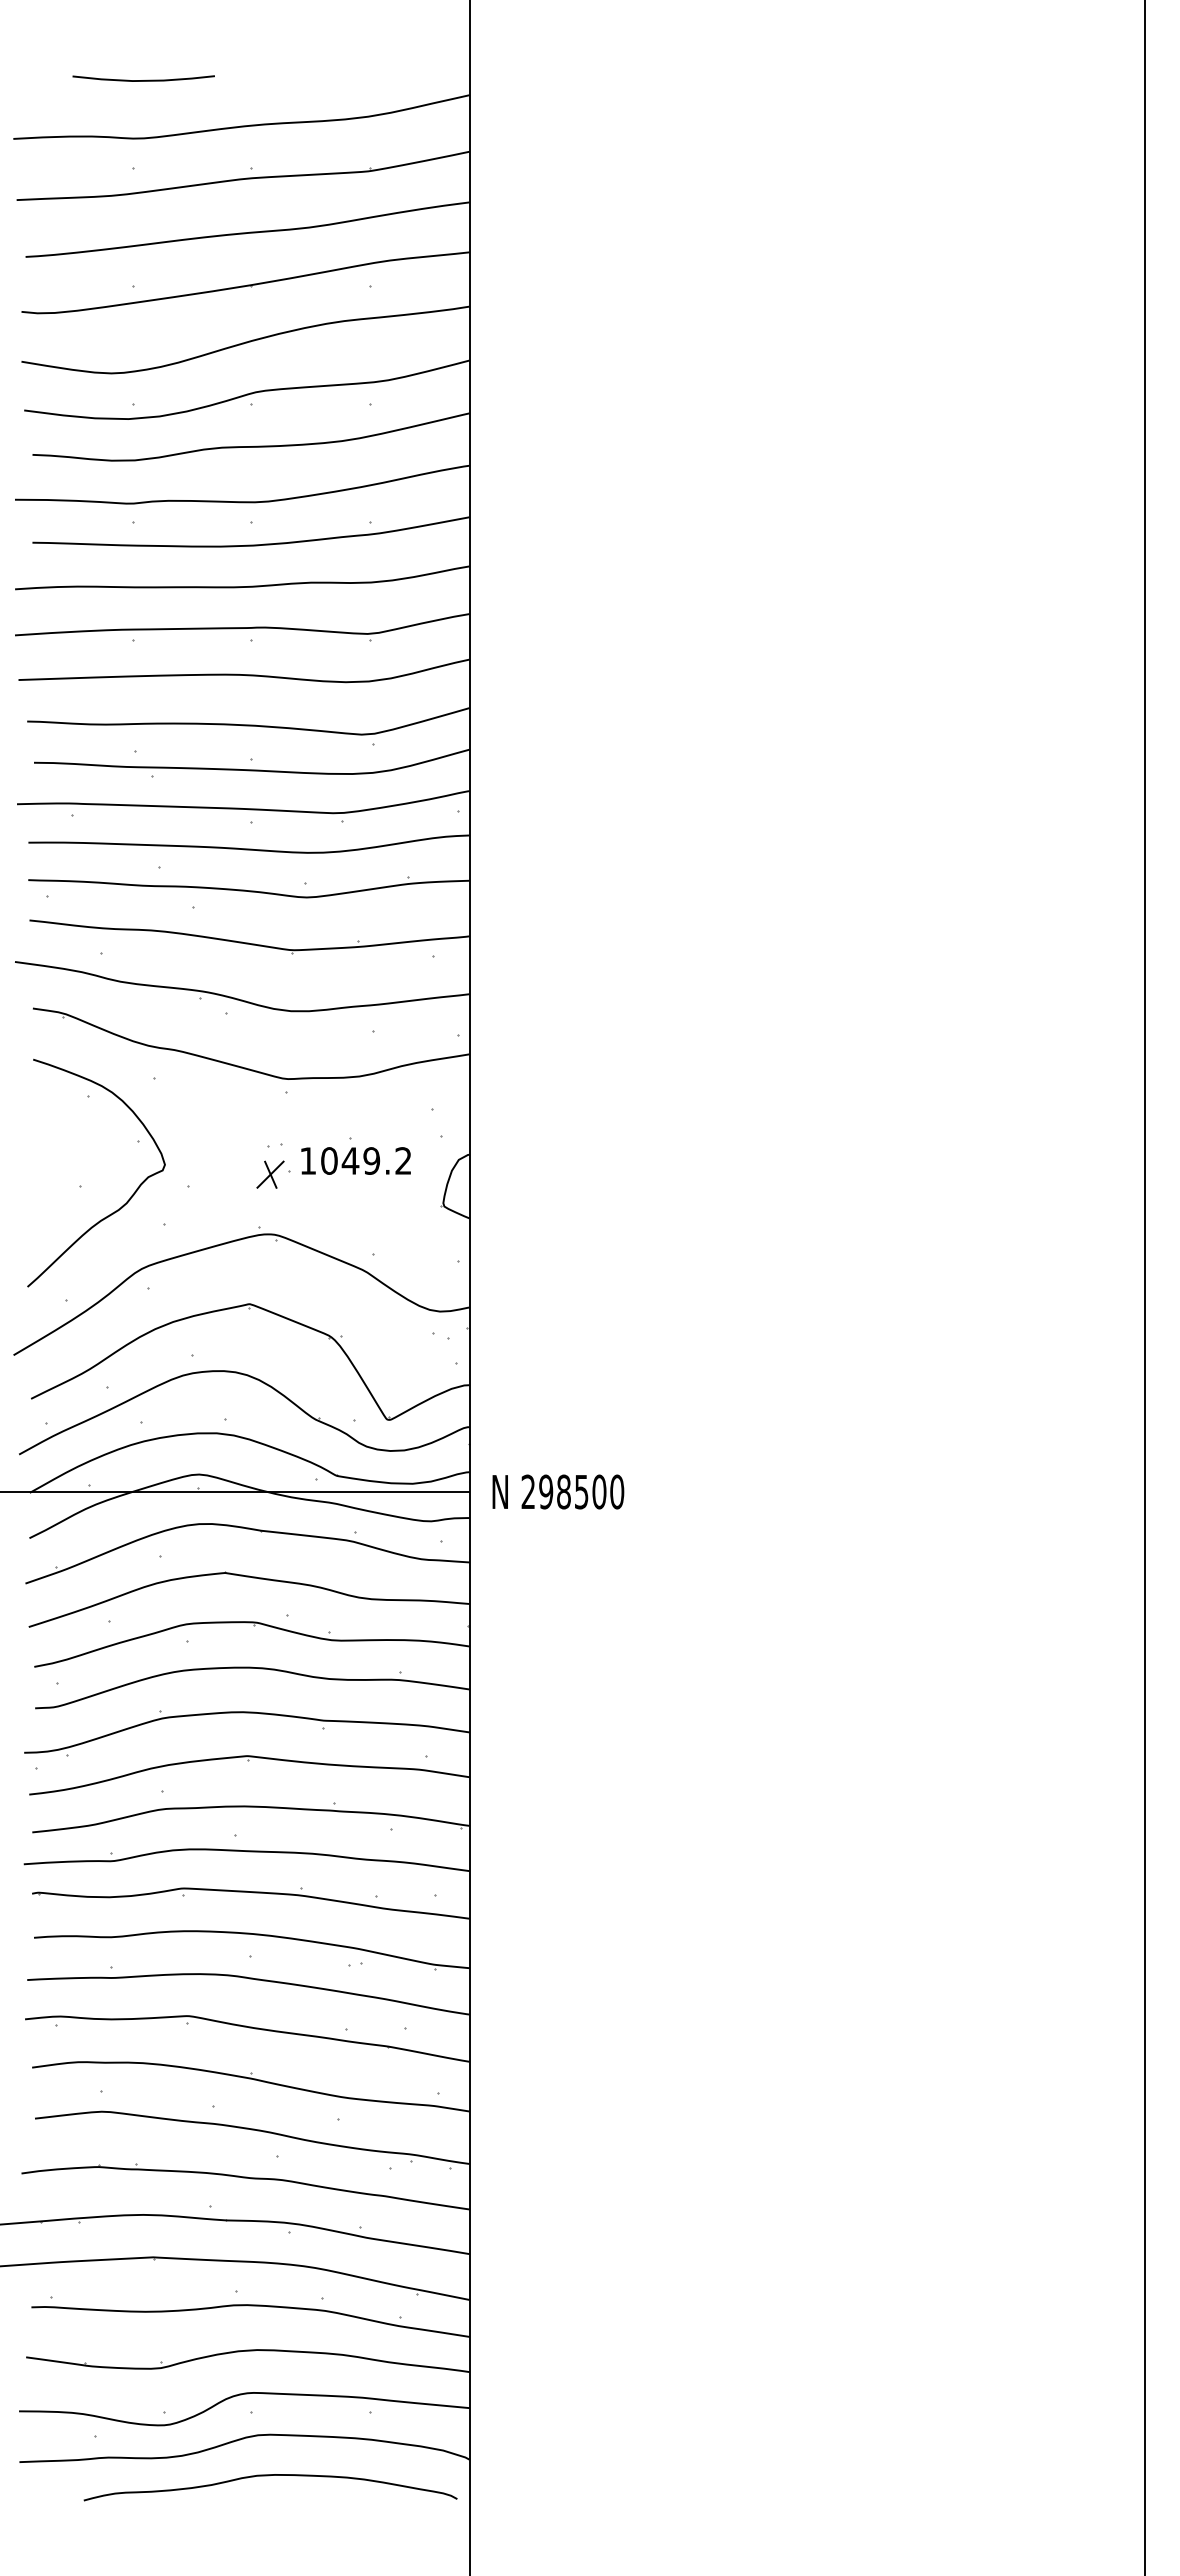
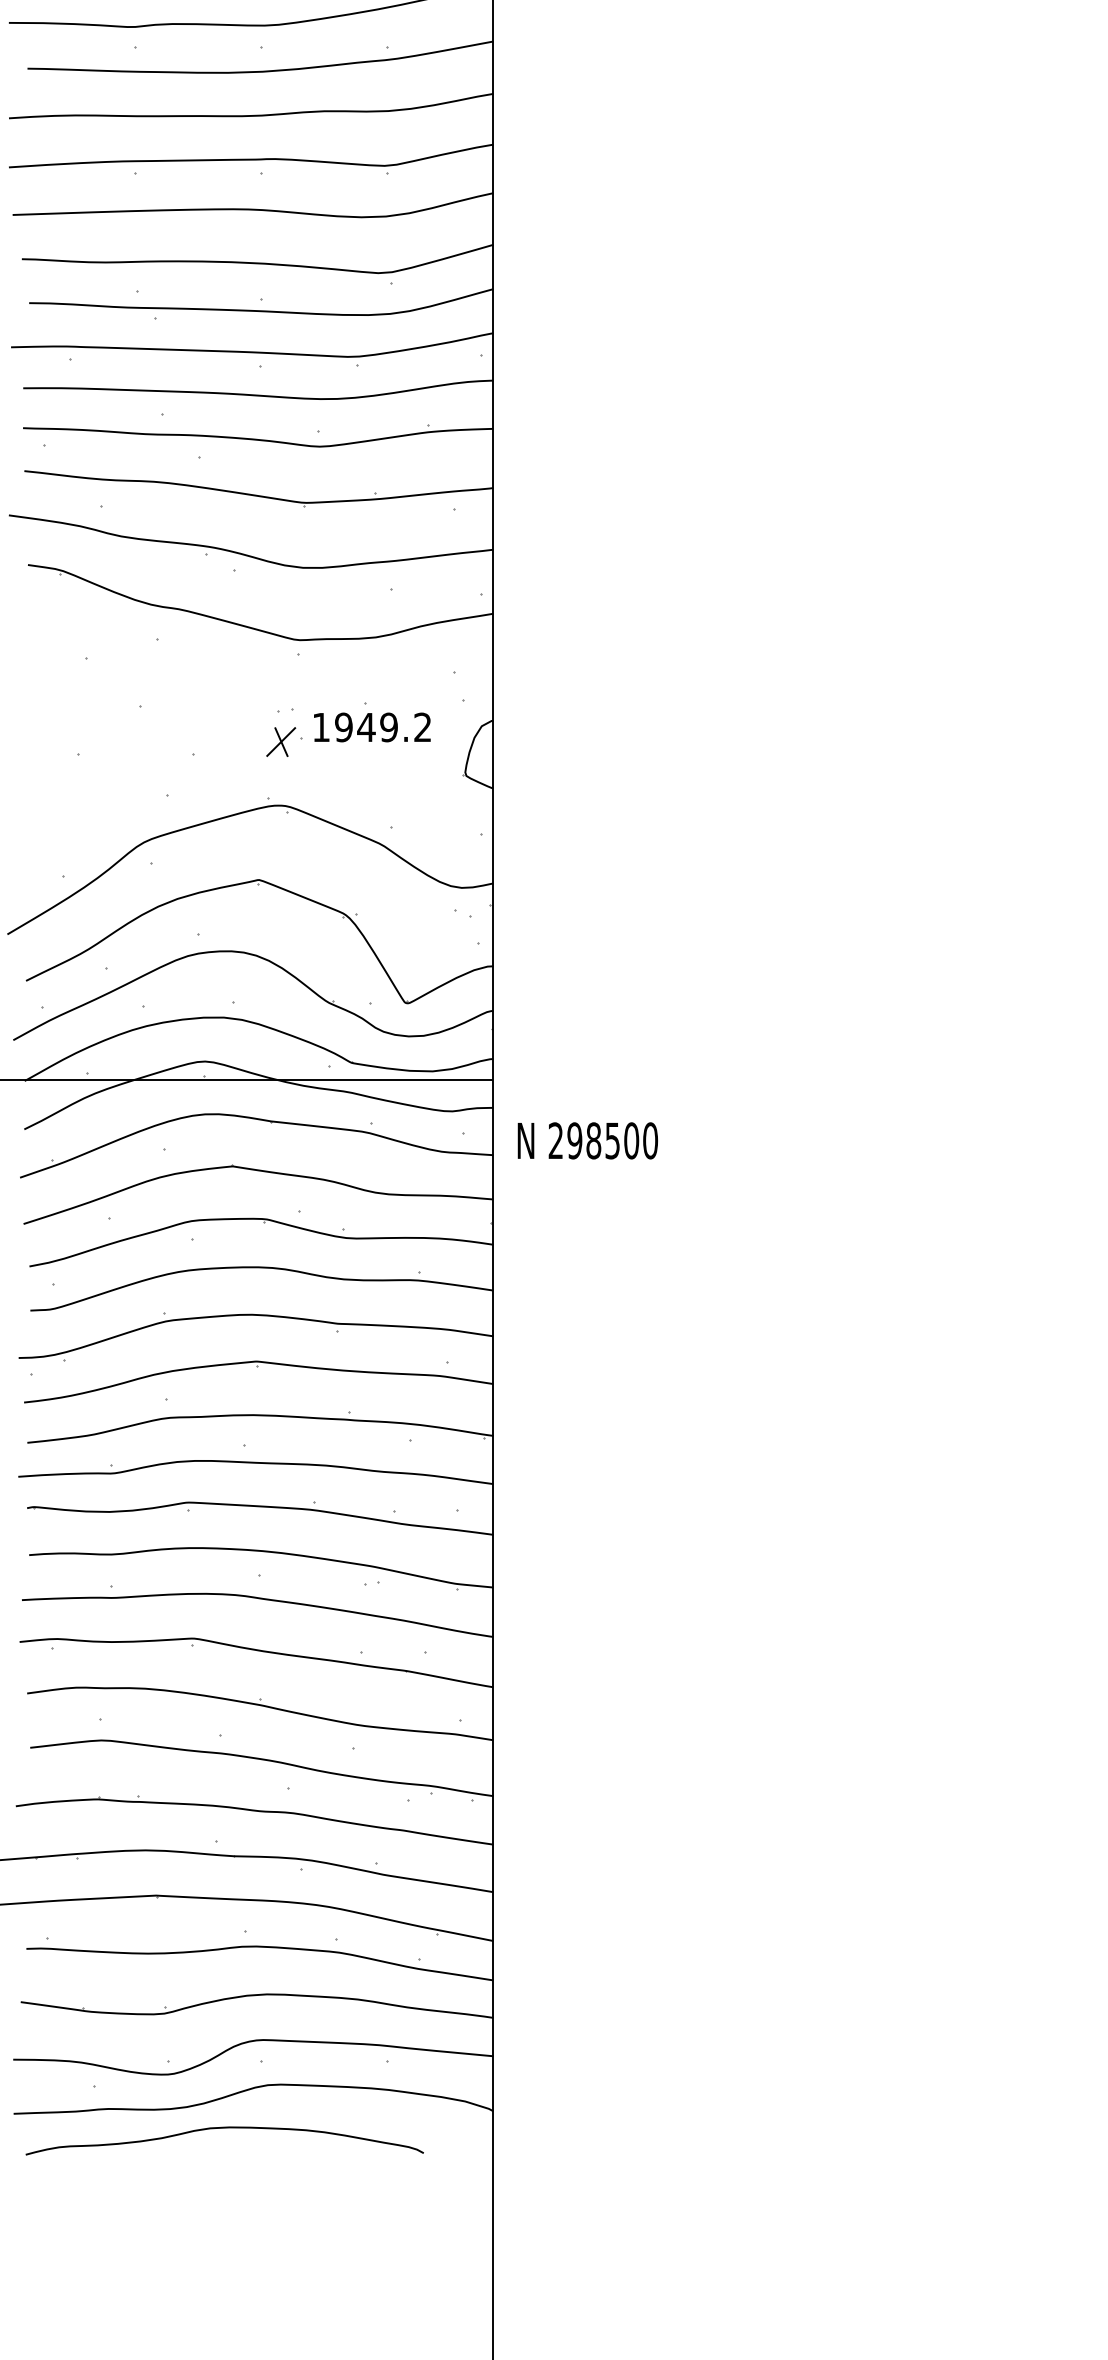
text: (329, 1160) -> (344, 726), 1049.2 -> 1949.2
curve: (130, 1196) -> (131, 765), removed
text: (558, 1491) -> (588, 1140), moved
curve: (269, 2476) -> (223, 2129), moved

